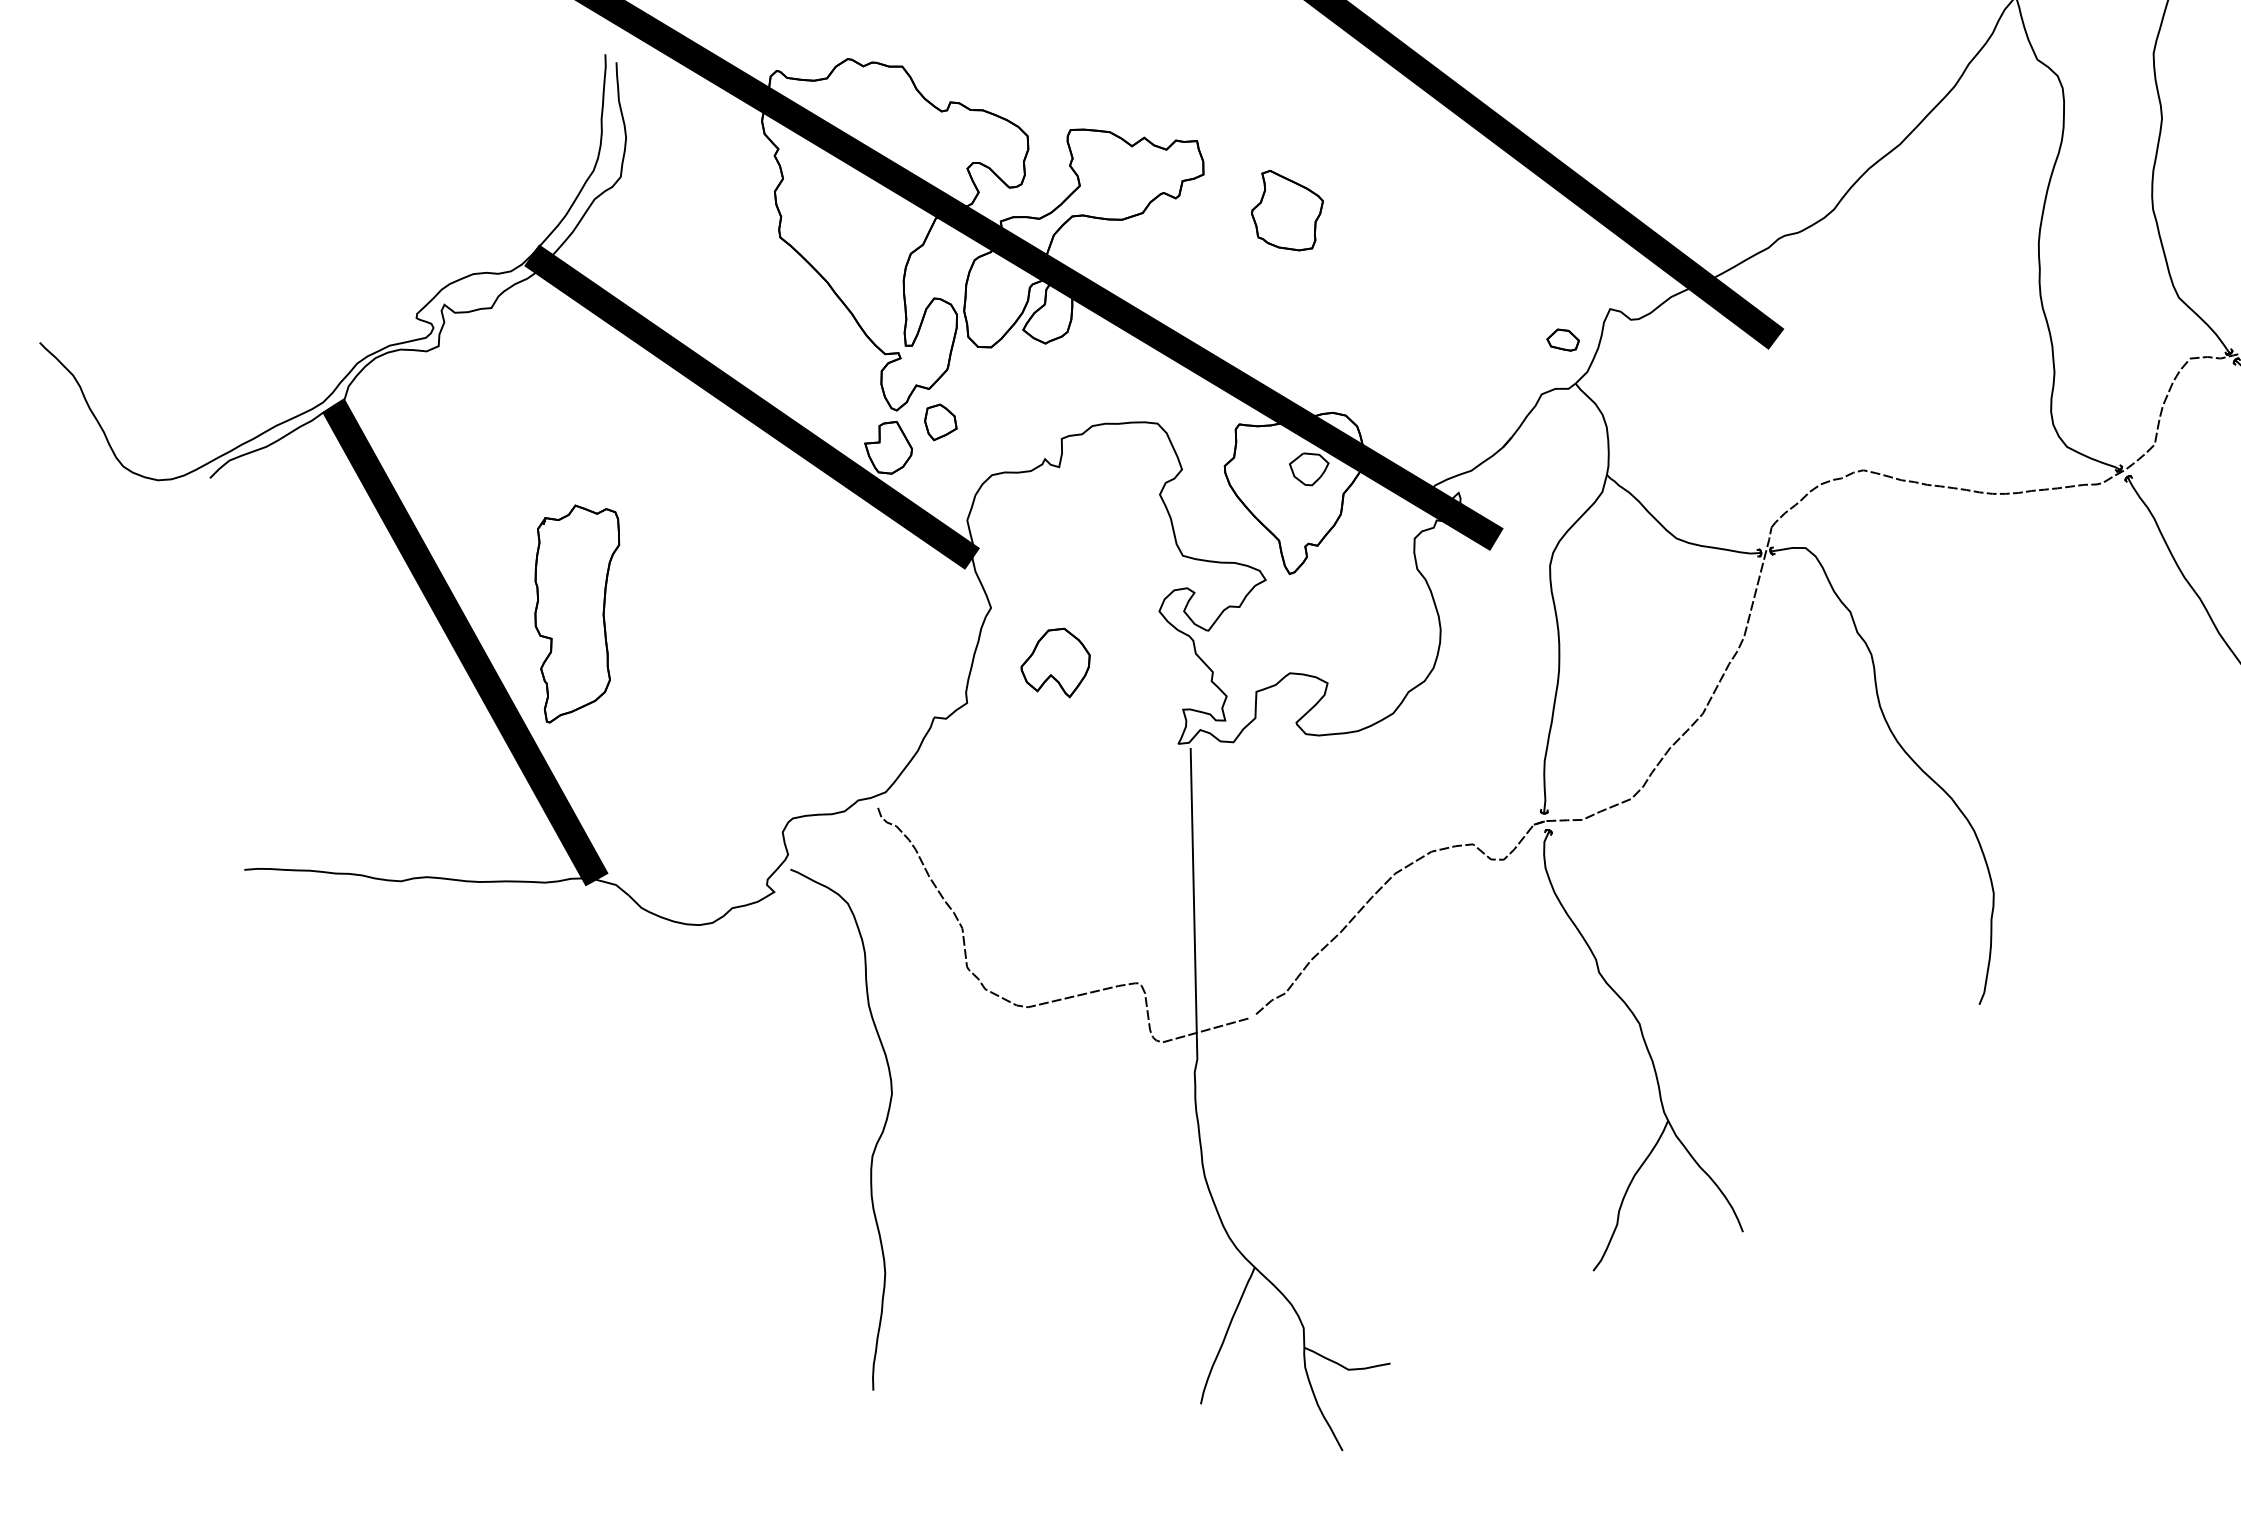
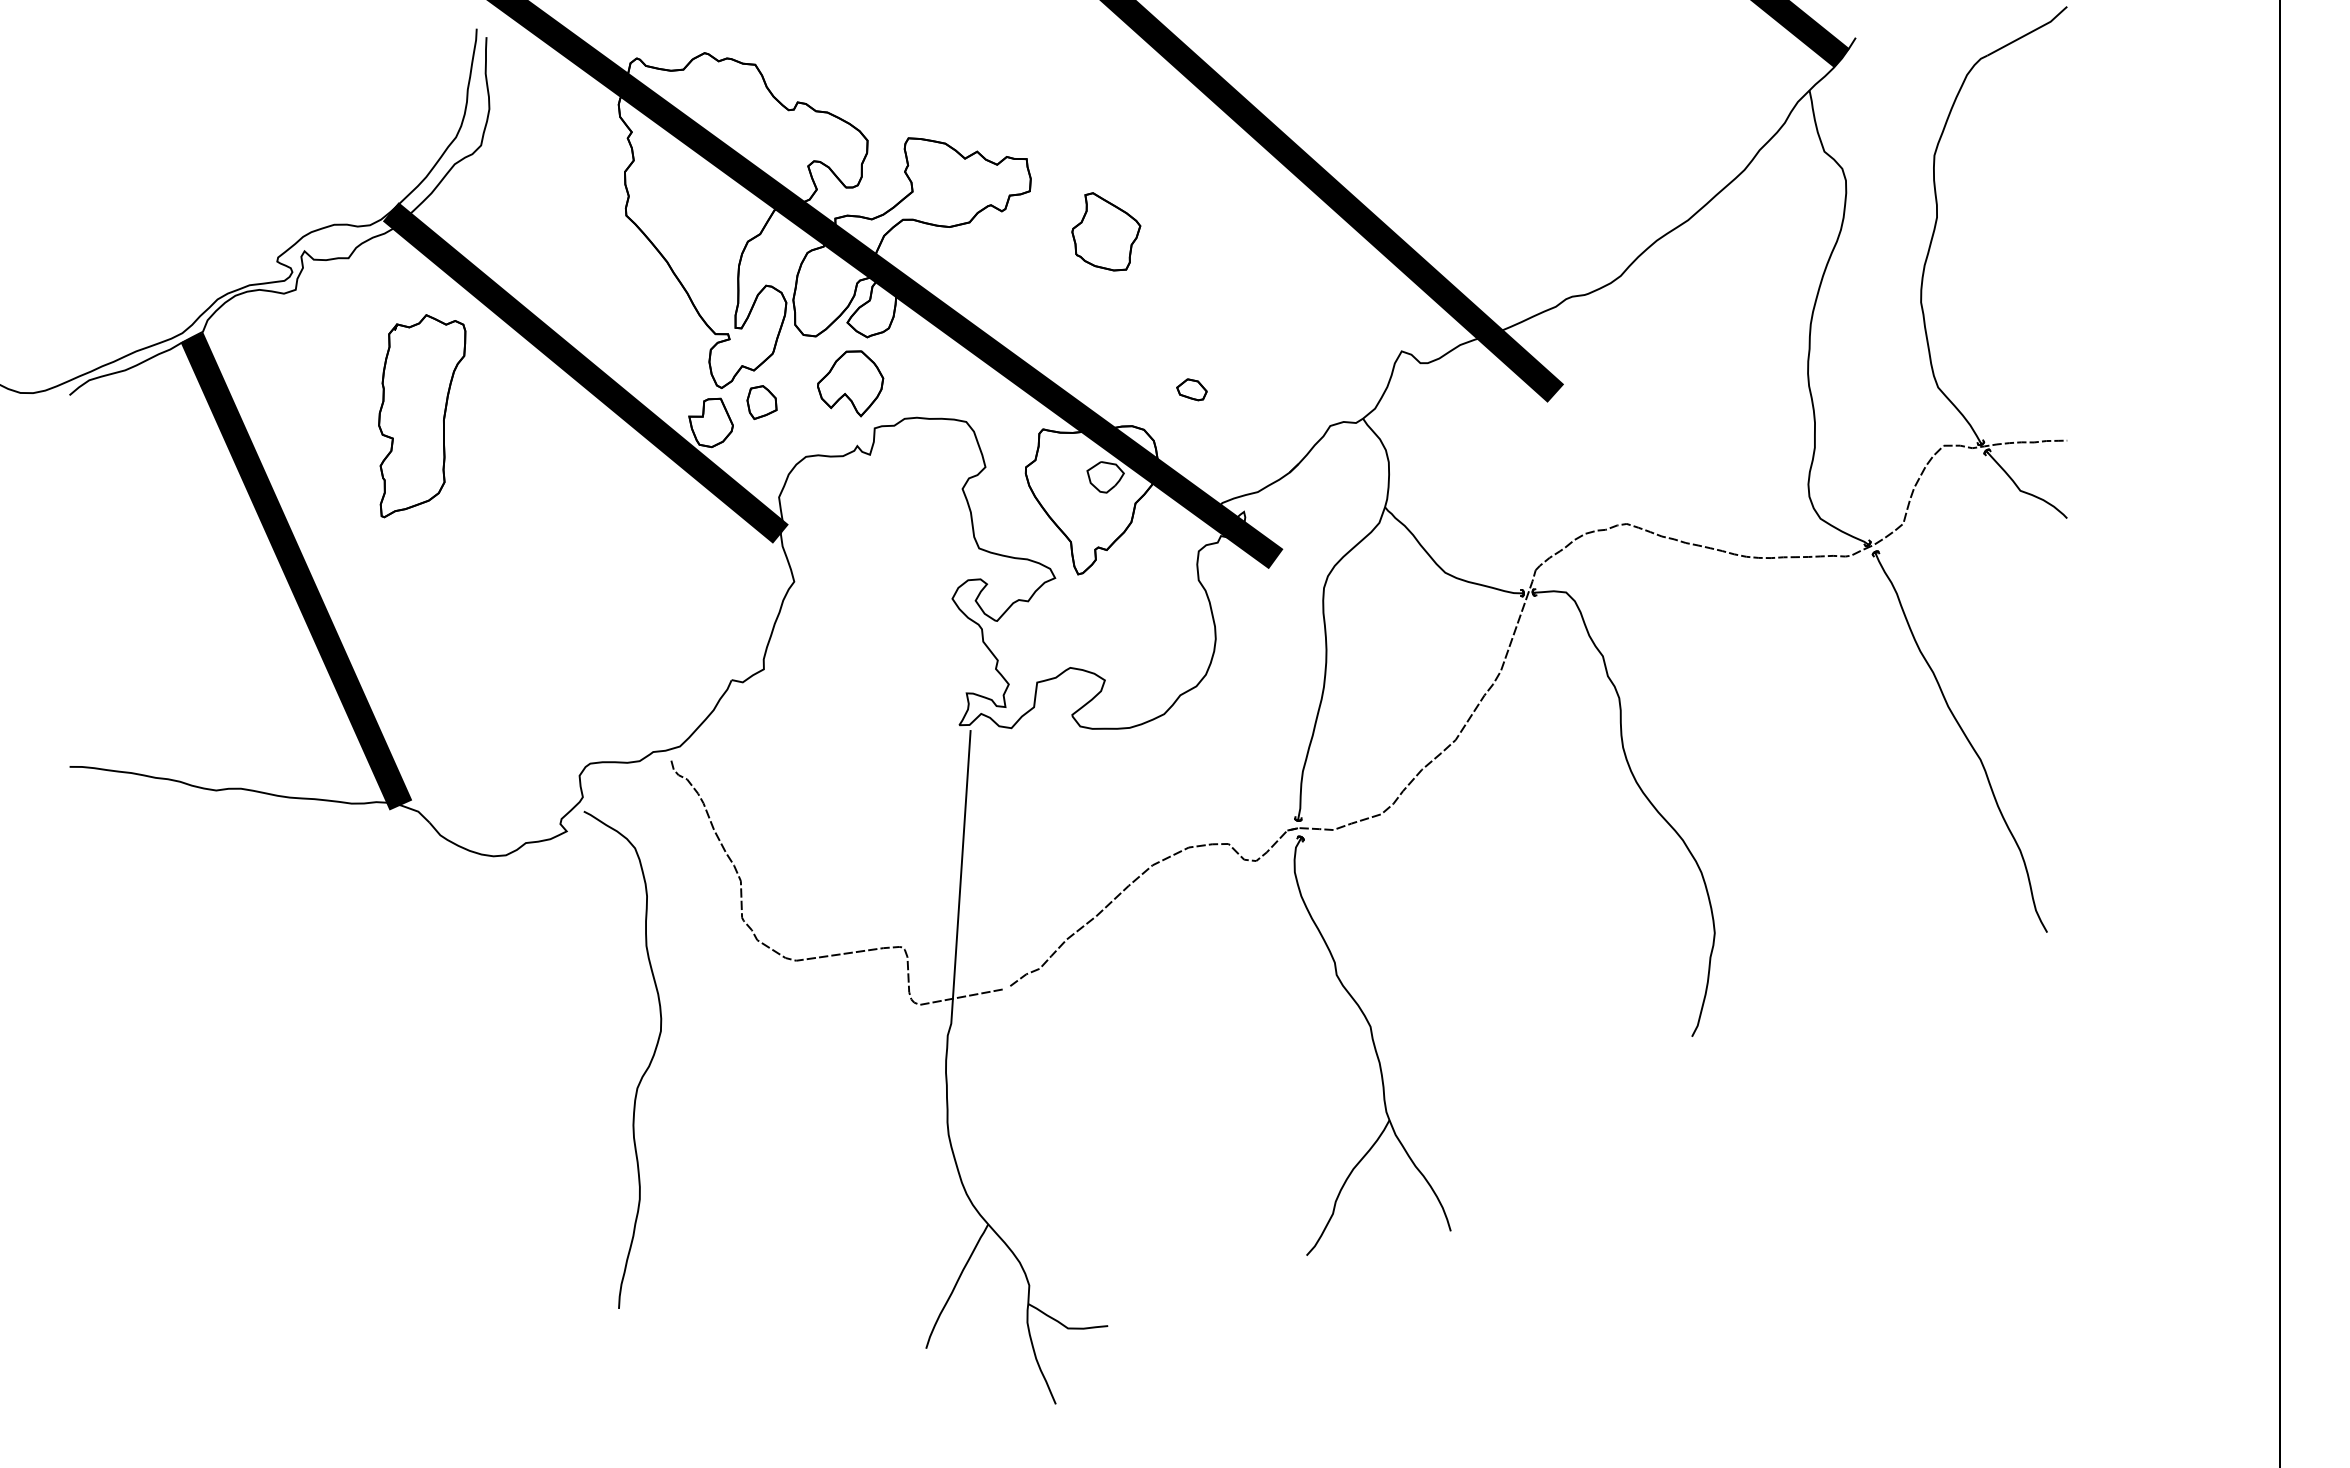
part: (1562, 339) -> (1191, 389), moved
part: (580, 612) -> (422, 416), moved
part: (1055, 663) -> (850, 383), moved

